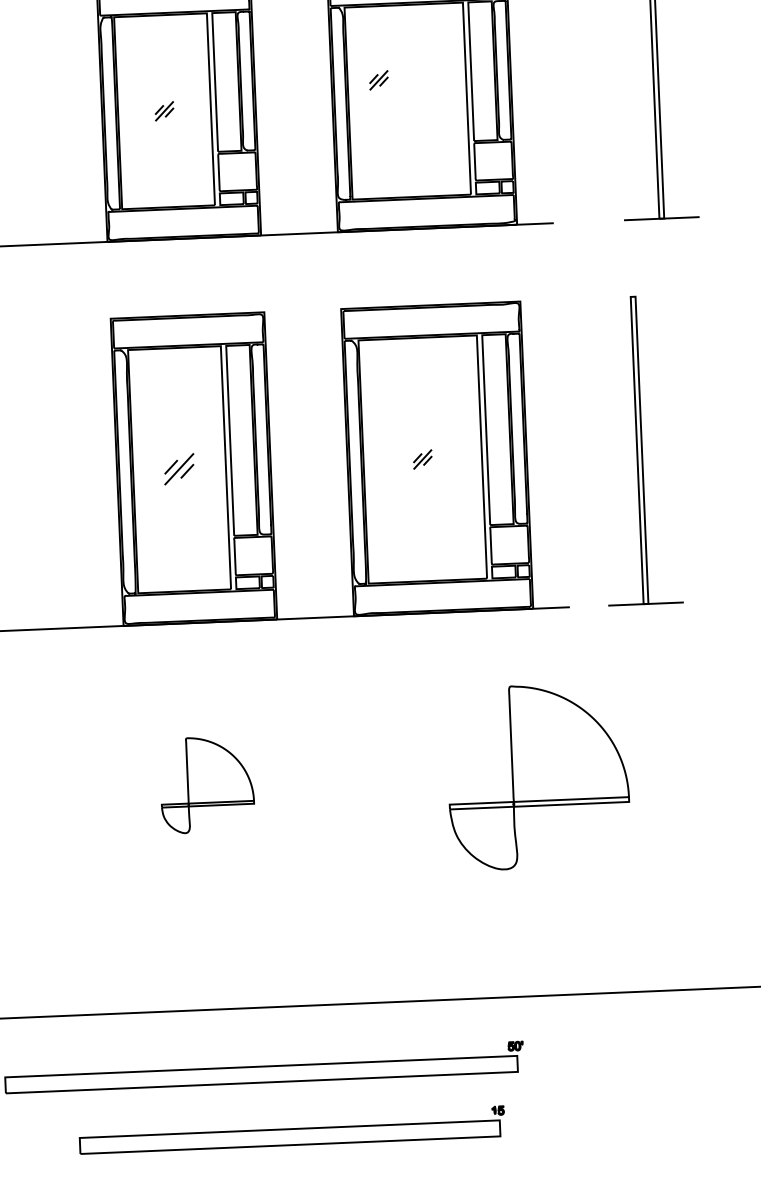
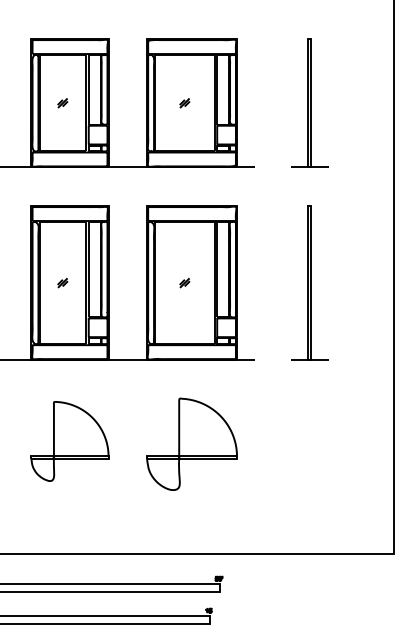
part: (378, 80) -> (184, 103), moved
part: (639, 449) -> (309, 282), moved
part: (179, 470) -> (62, 283), size x0.62
part: (537, 775) -> (191, 443), moved
part: (206, 784) -> (69, 441), size x1.67

